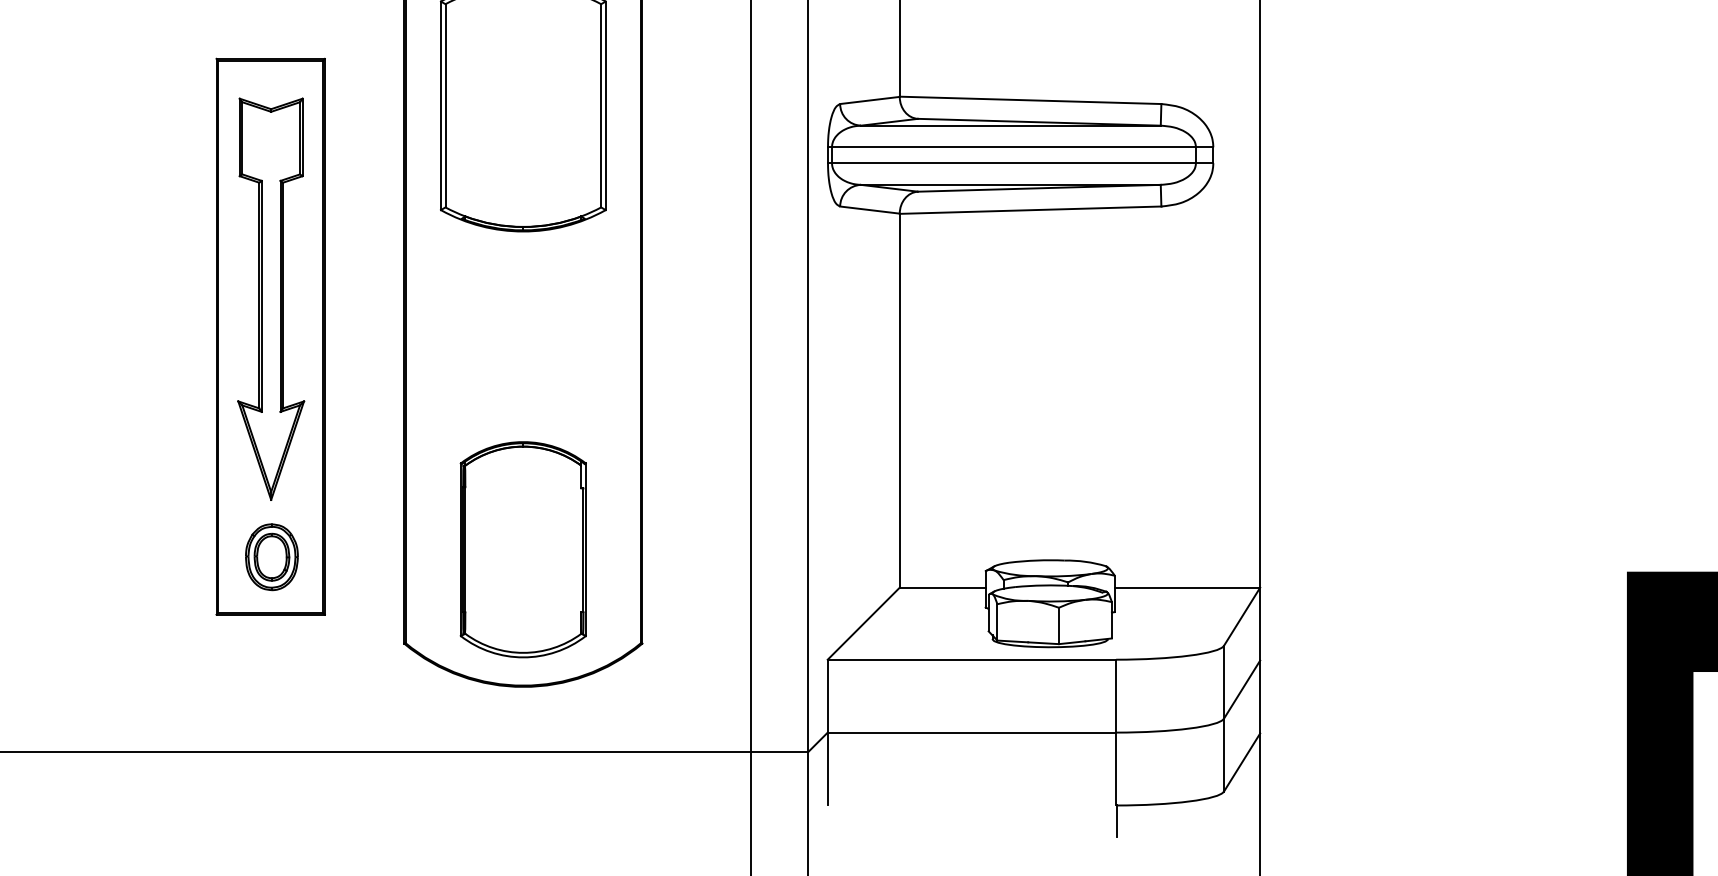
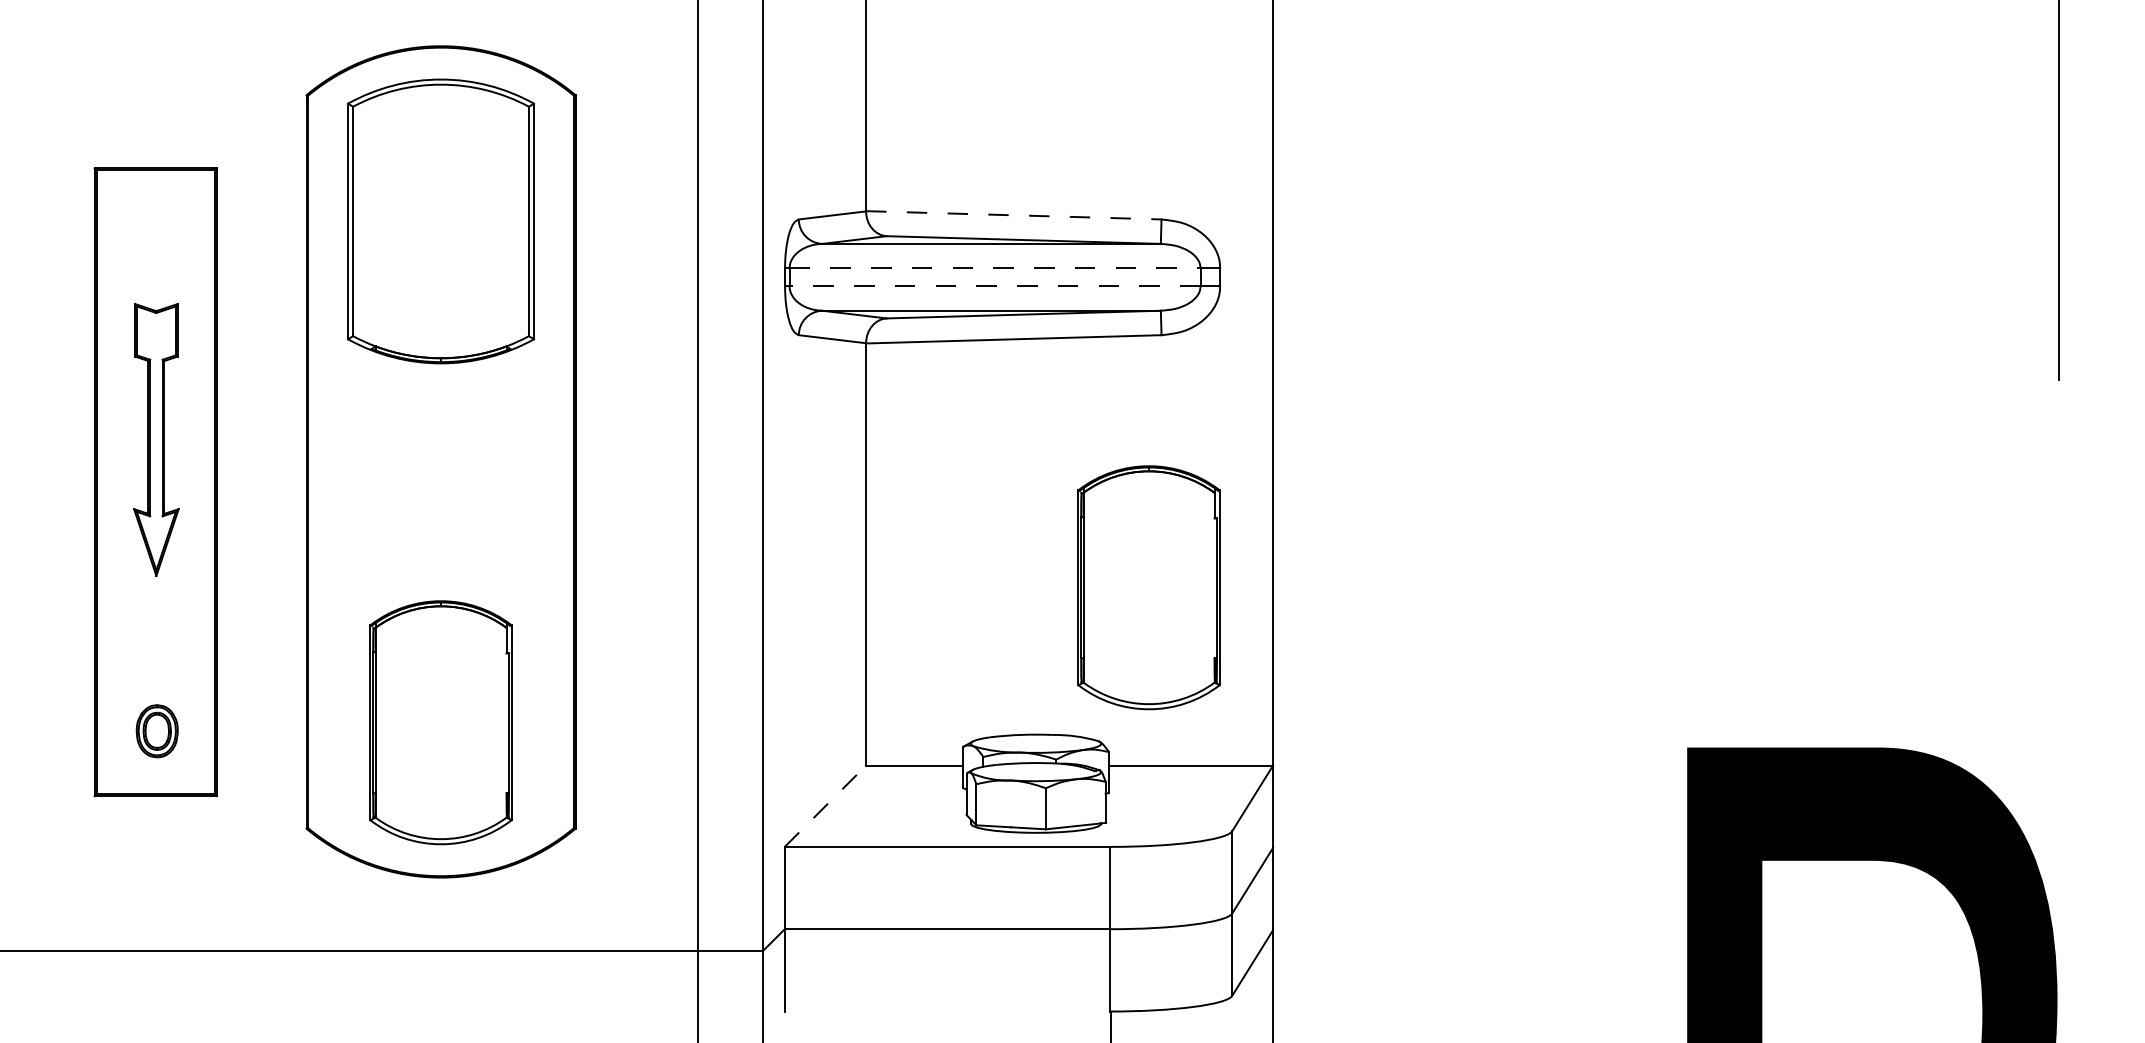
line: (1030, 100) -> (1013, 215), solid -> dashed
line: (1014, 147) -> (995, 268), solid -> dashed
line: (1013, 163) -> (994, 286), solid -> dashed
part: (271, 298) -> (156, 439), size x0.6
part: (1149, 429) -> (1148, 587), added
part: (272, 557) -> (157, 731), size x0.7
line: (863, 623) -> (825, 806), solid -> dashed

